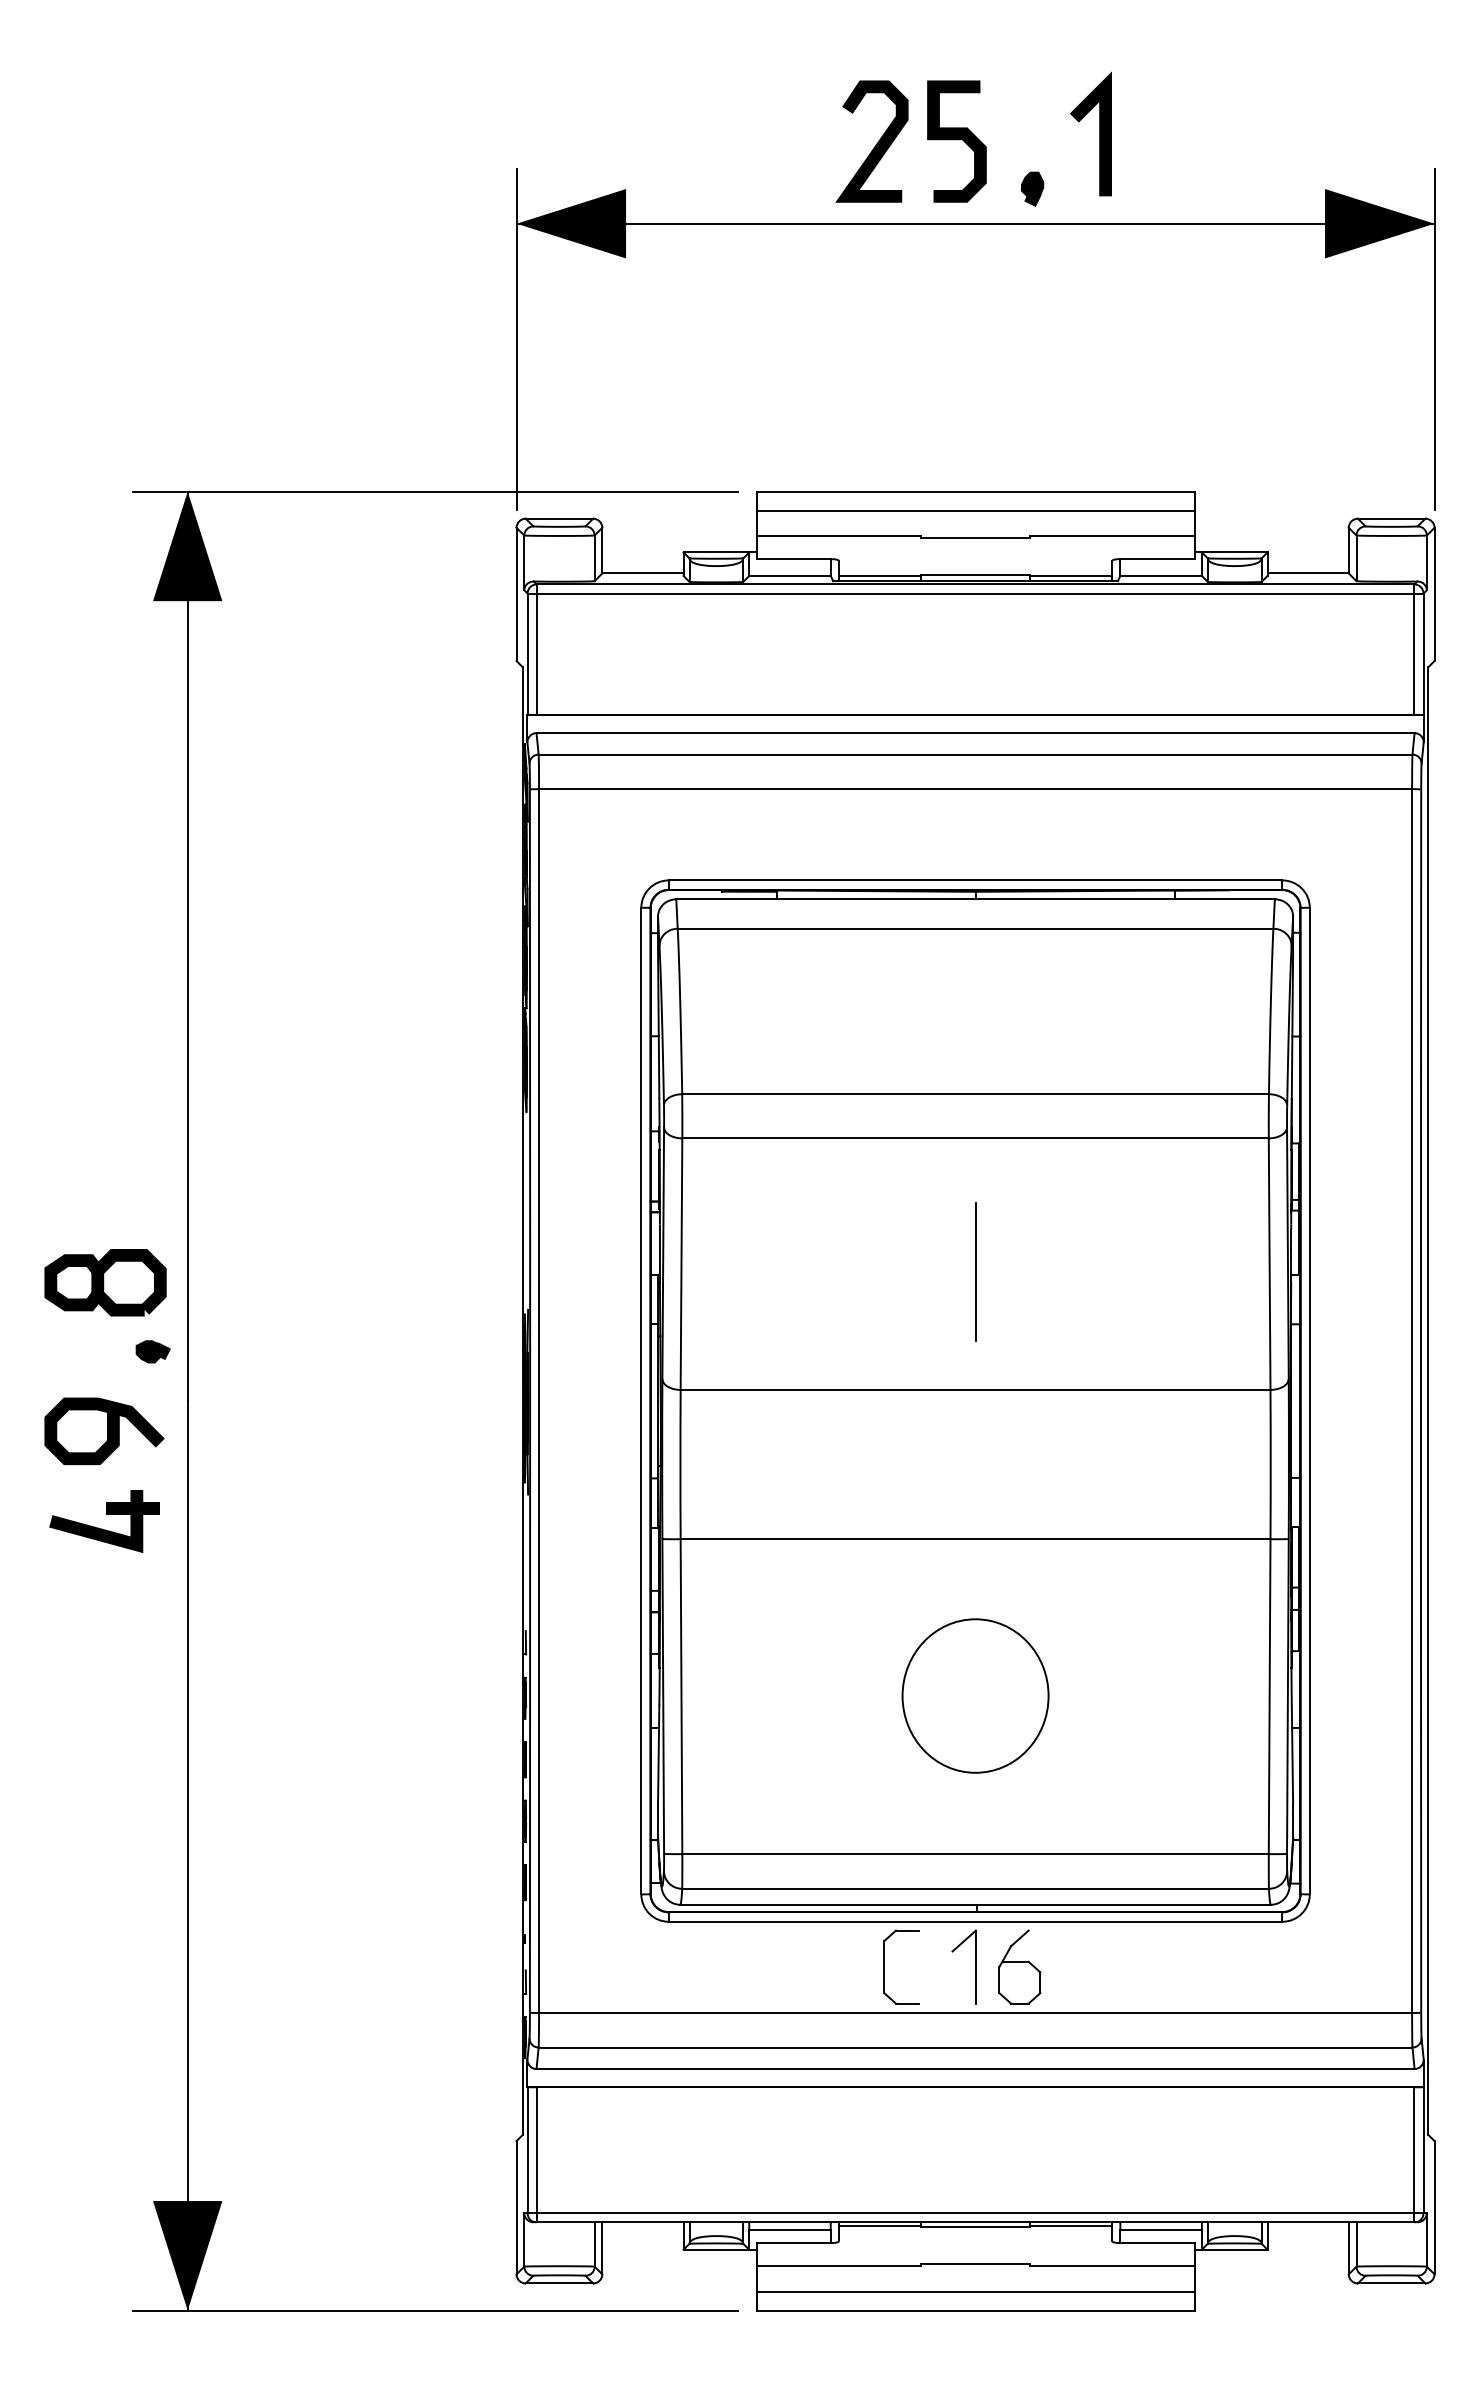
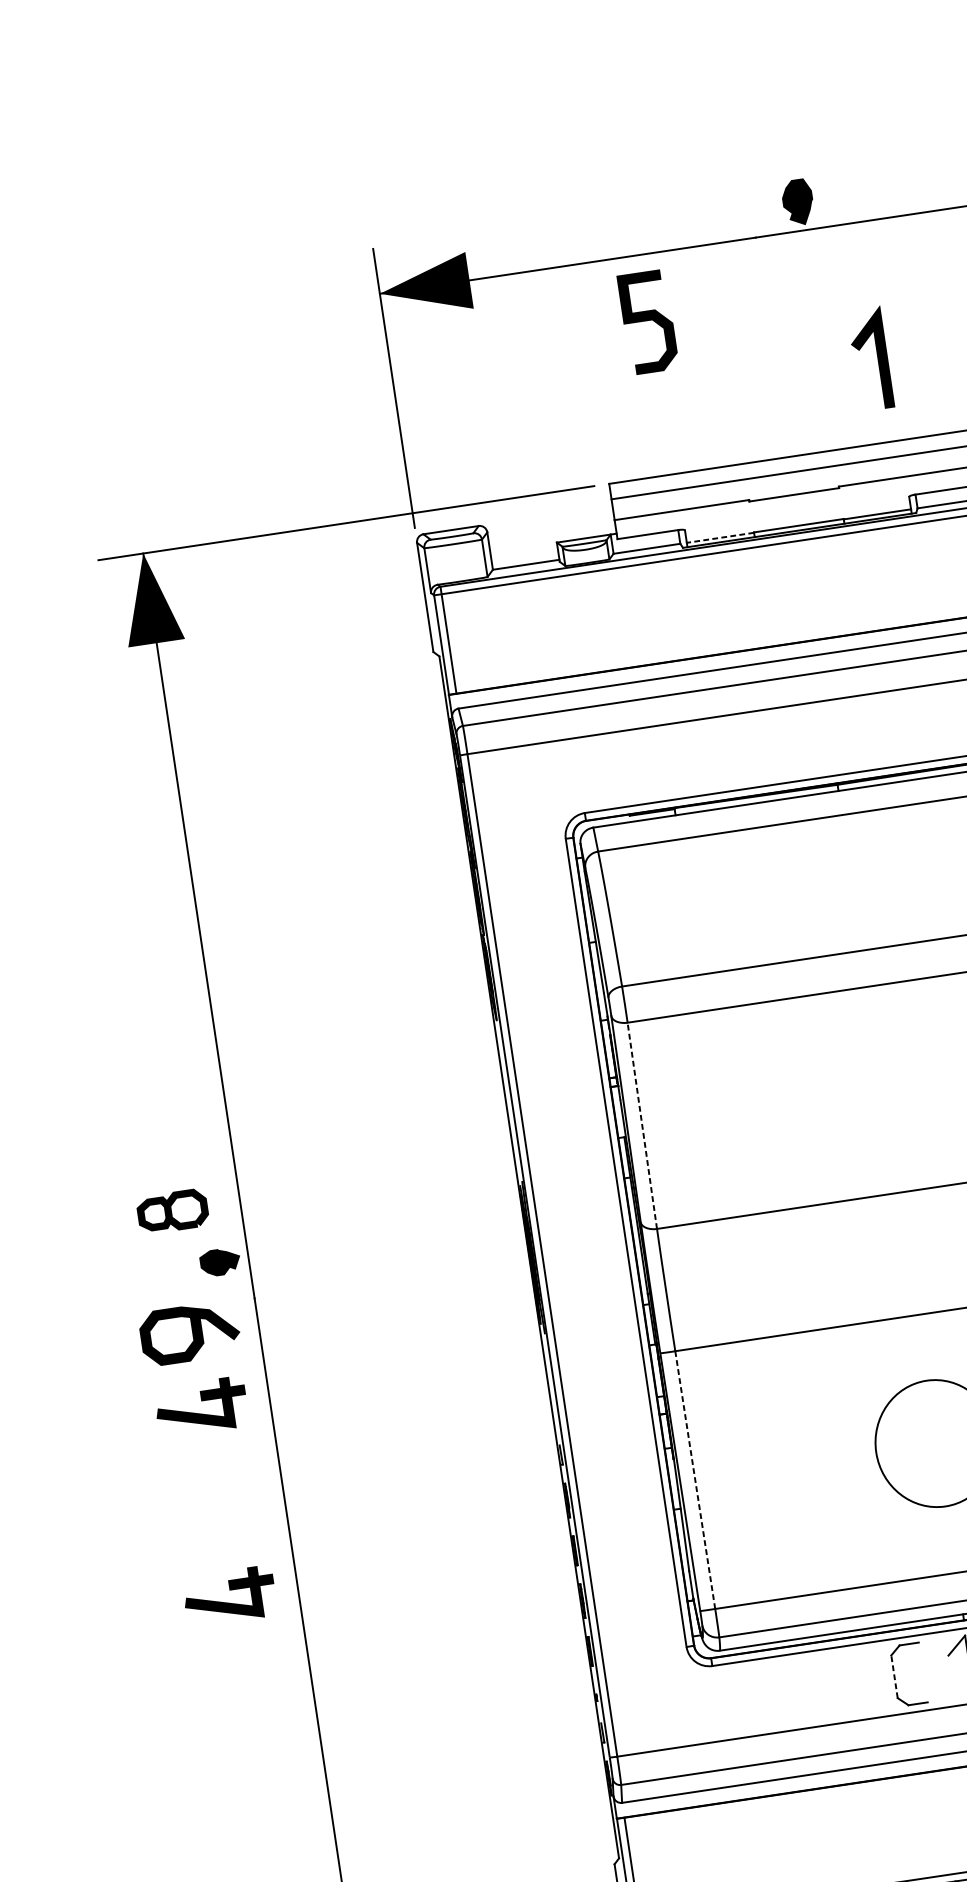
line: (1099, 133) -> (877, 357), moved
curve: (956, 140) -> (647, 321), moved
curve: (876, 143) -> (664, 184), removed
part: (1032, 188) -> (798, 201), size x1.6
line: (879, 575) -> (720, 537), solid -> dashed
line: (681, 1264) -> (642, 1126), solid -> dashed
line: (975, 1272) -> (884, 1096), removed
part: (105, 1282) -> (172, 1211), size x0.7
part: (152, 1351) -> (219, 1262), size x1.4
line: (681, 1696) -> (695, 1479), solid -> dashed
part: (106, 1745) -> (230, 1590), added
line: (884, 1966) -> (894, 1676), solid -> dashed

